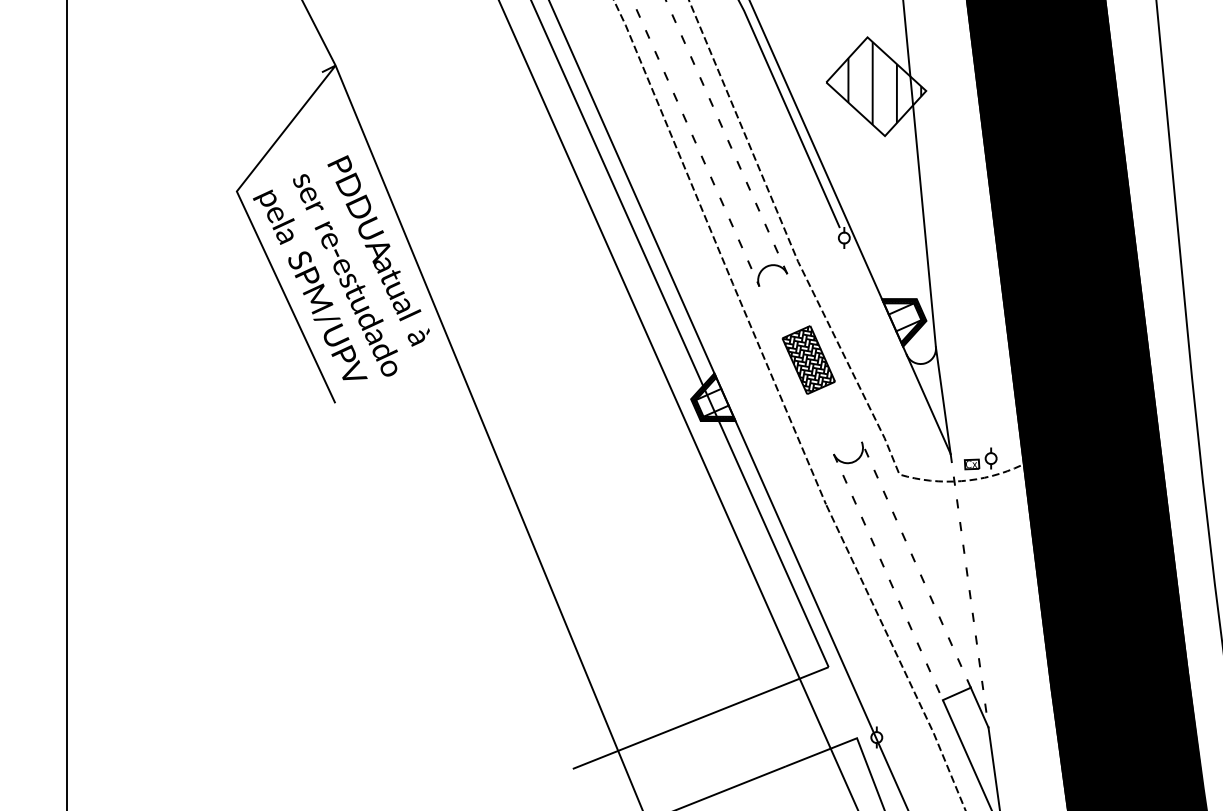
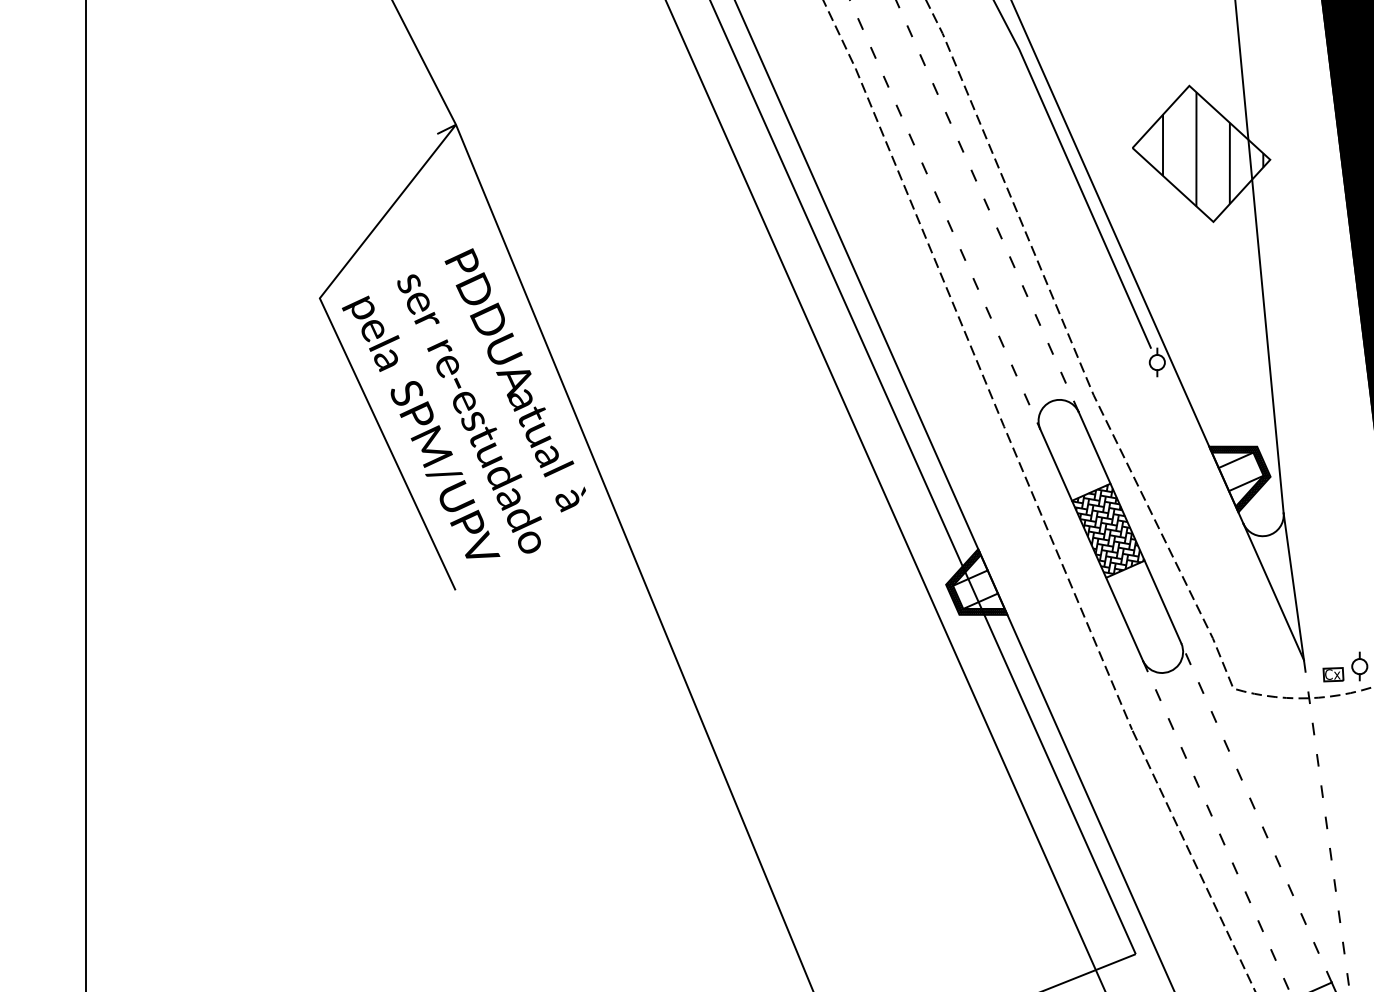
line: (798, 299) -> (1094, 447), added
line: (770, 312) -> (1055, 465), added
line: (848, 411) -> (1163, 601), added
line: (820, 424) -> (1124, 619), added

